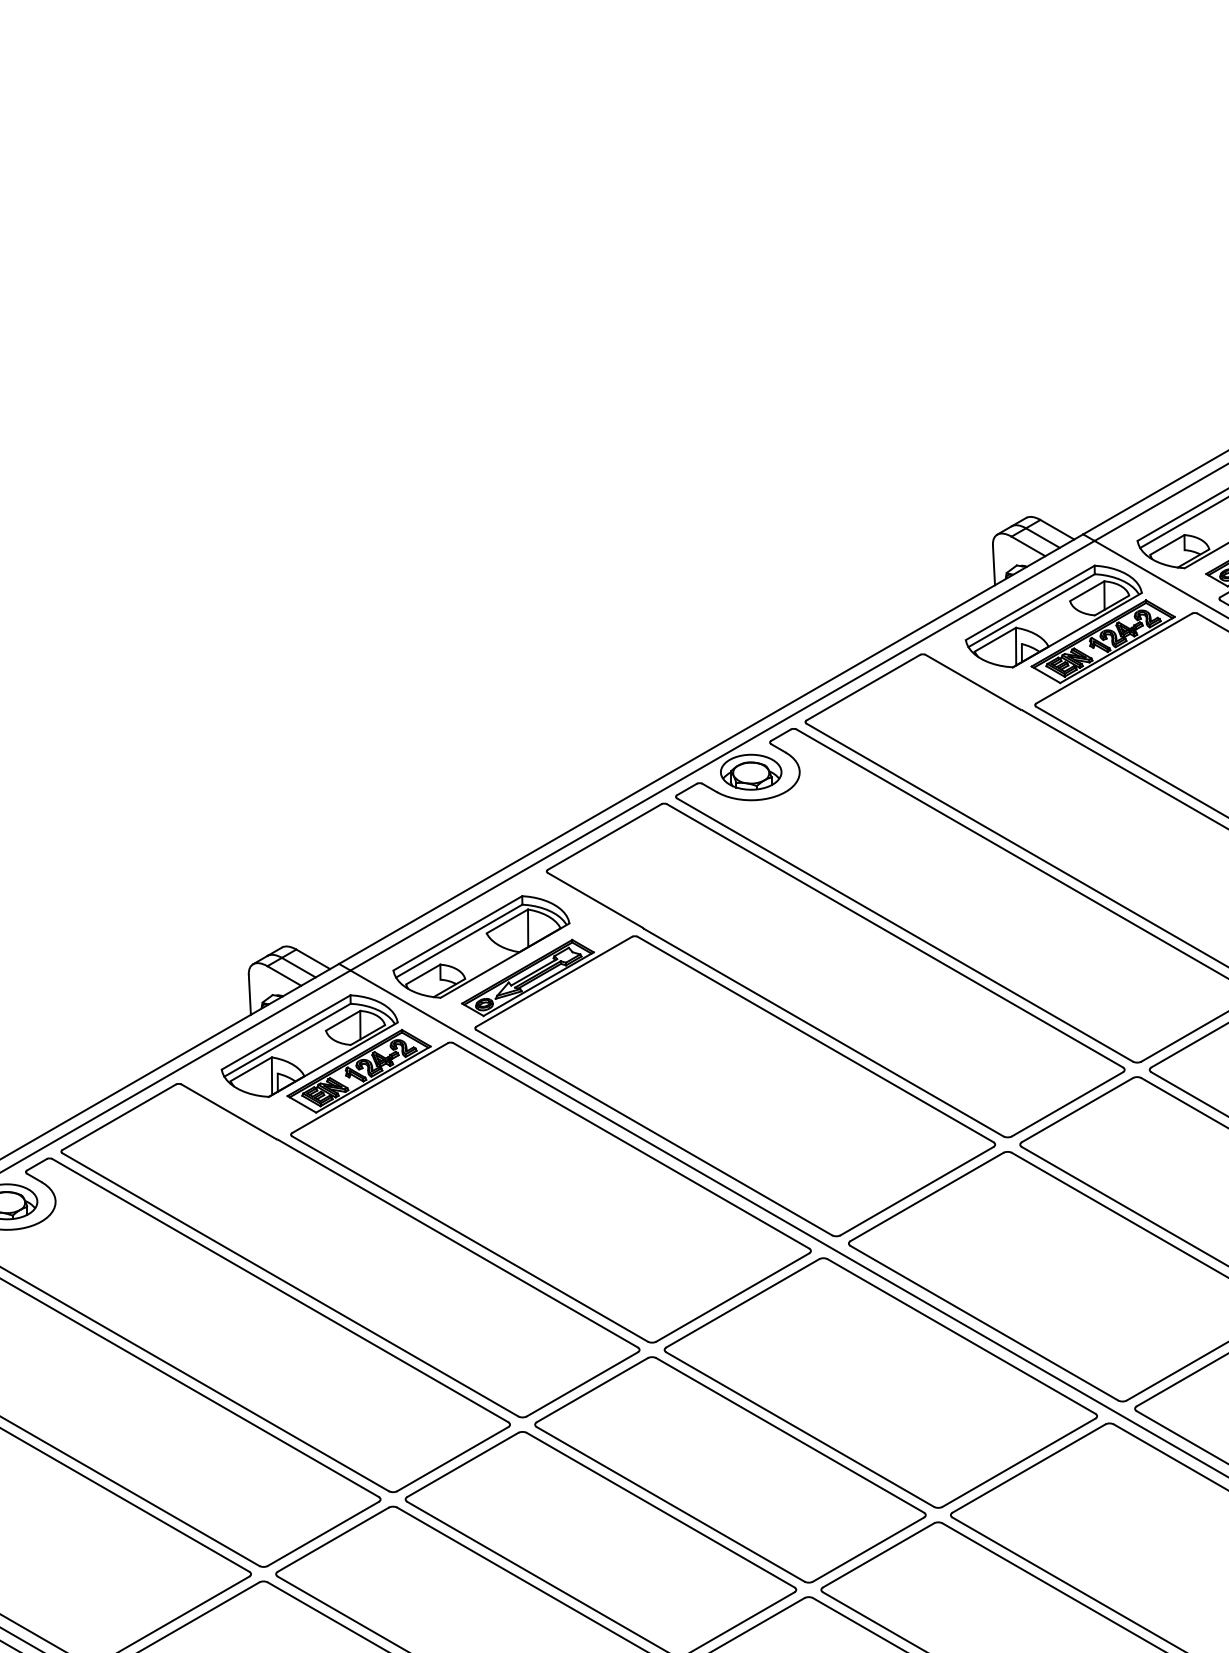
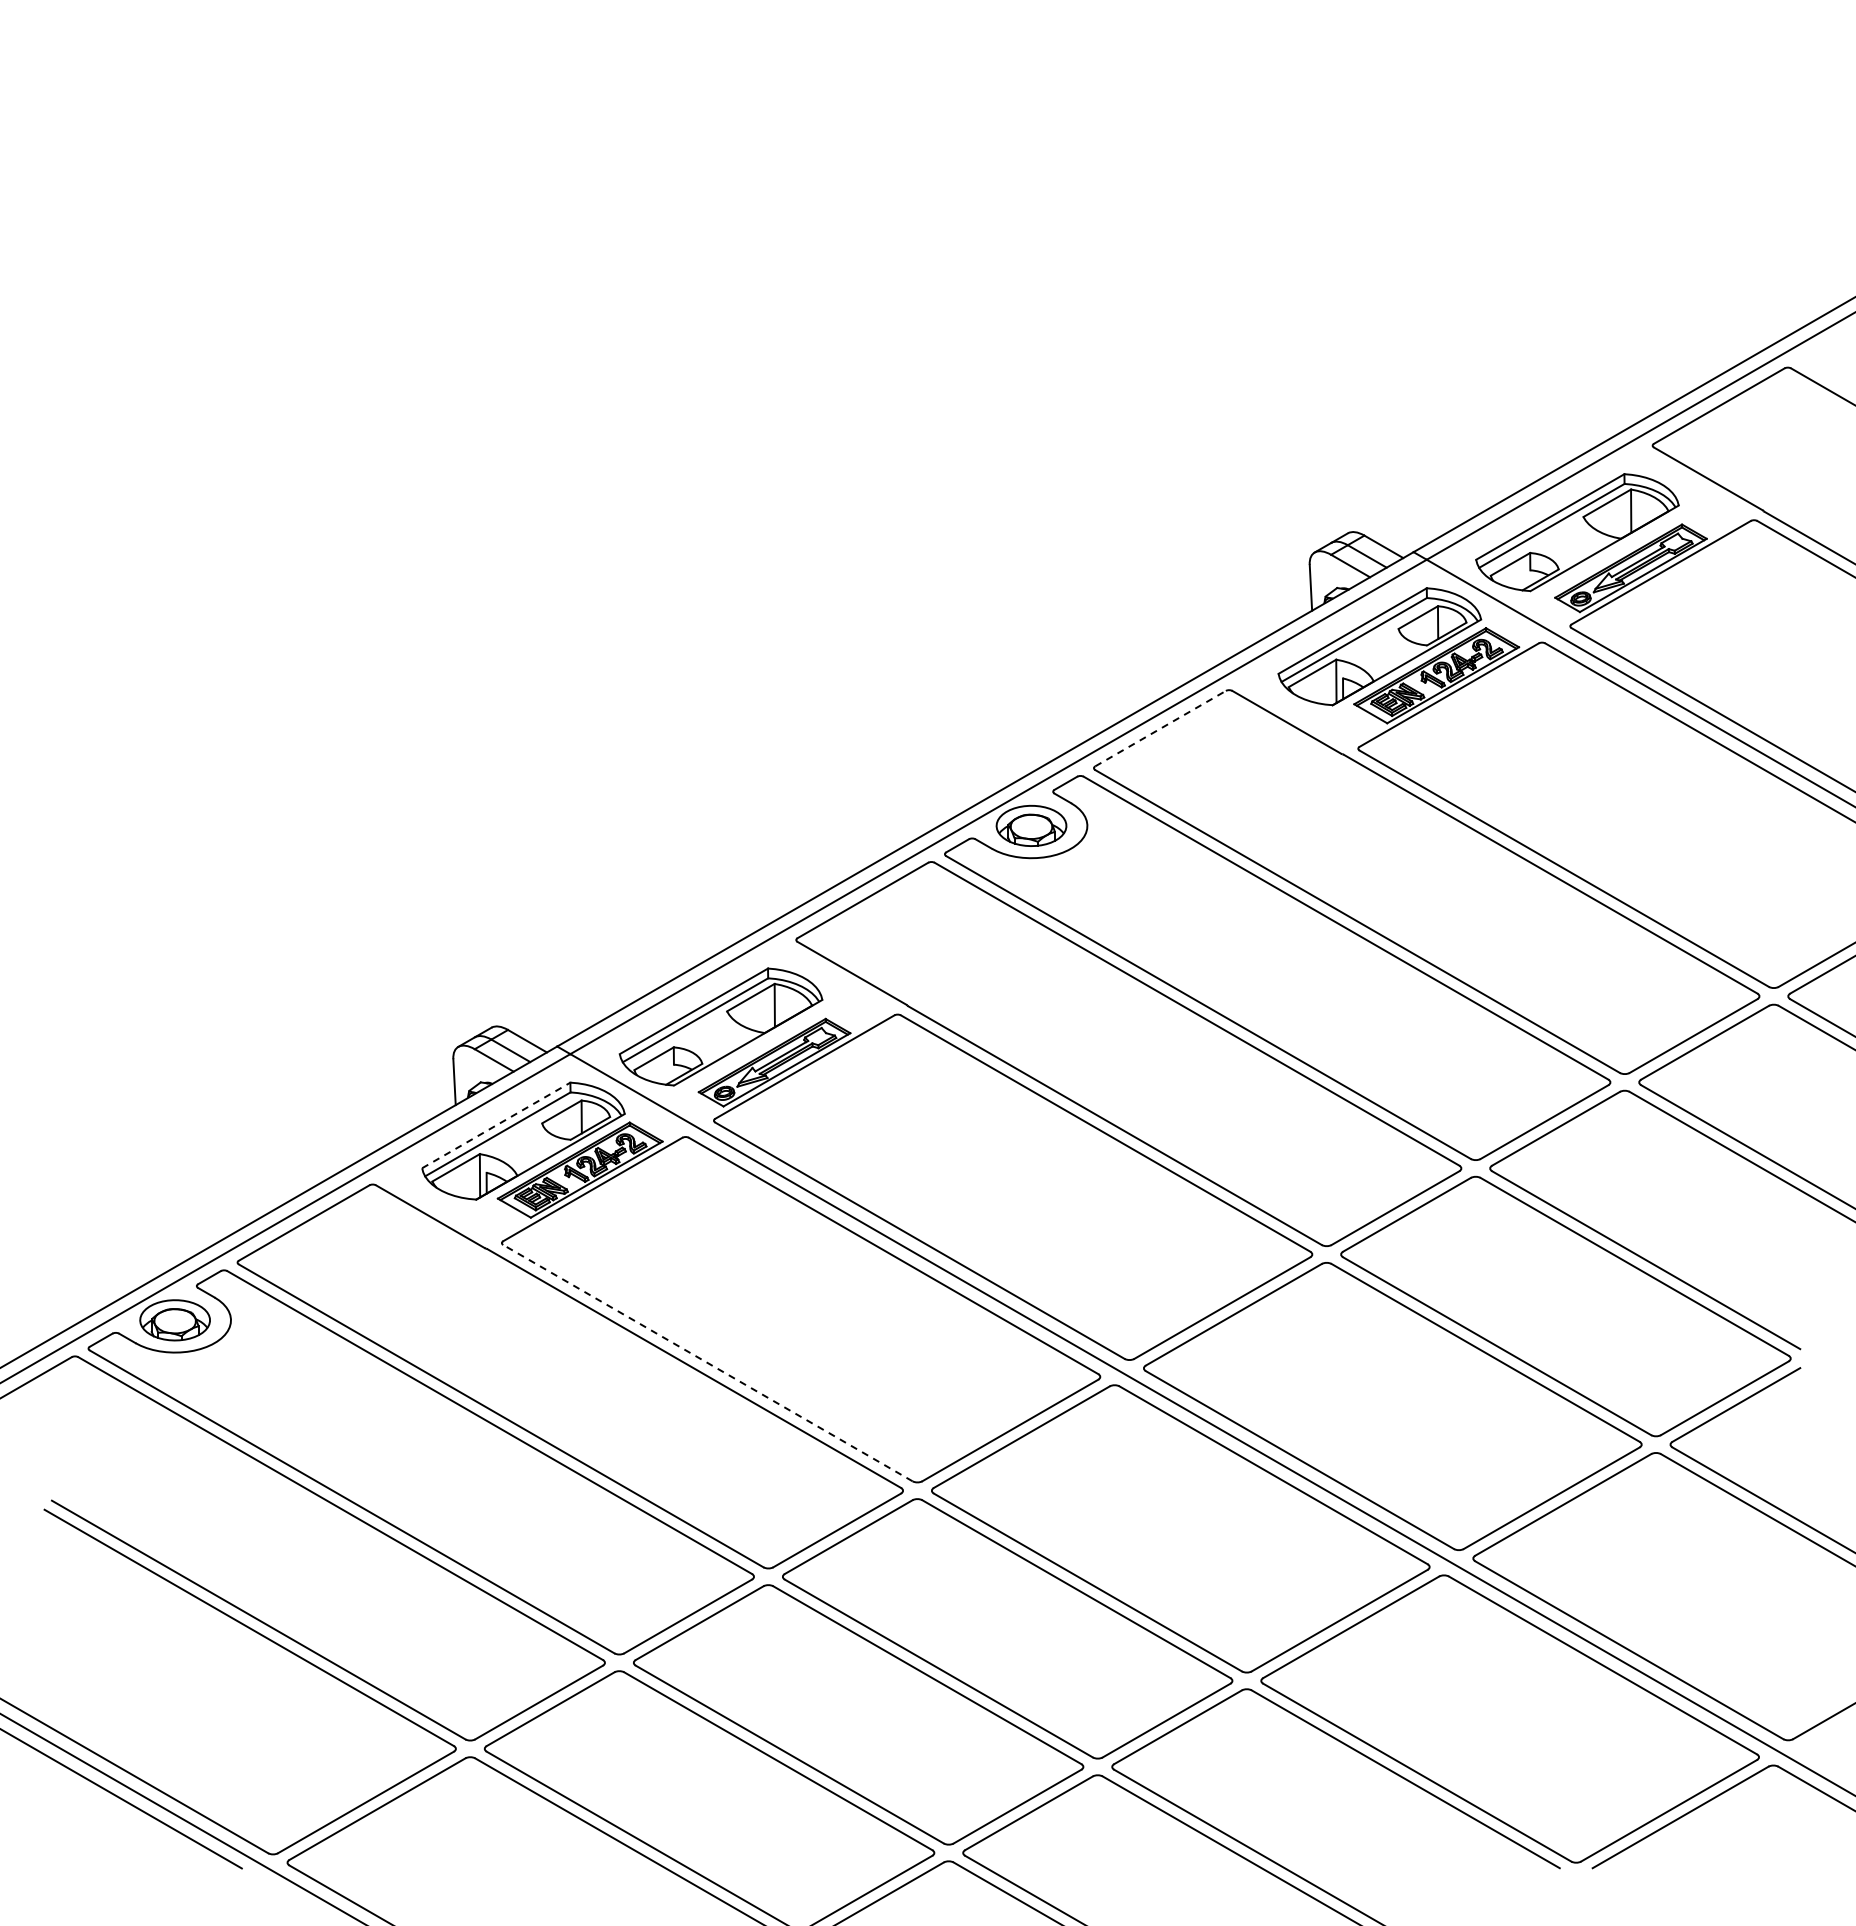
line: (864, 687) -> (1161, 728), solid -> dashed
line: (286, 1032) -> (496, 1125), solid -> dashed
line: (469, 1238) -> (707, 1362), solid -> dashed

